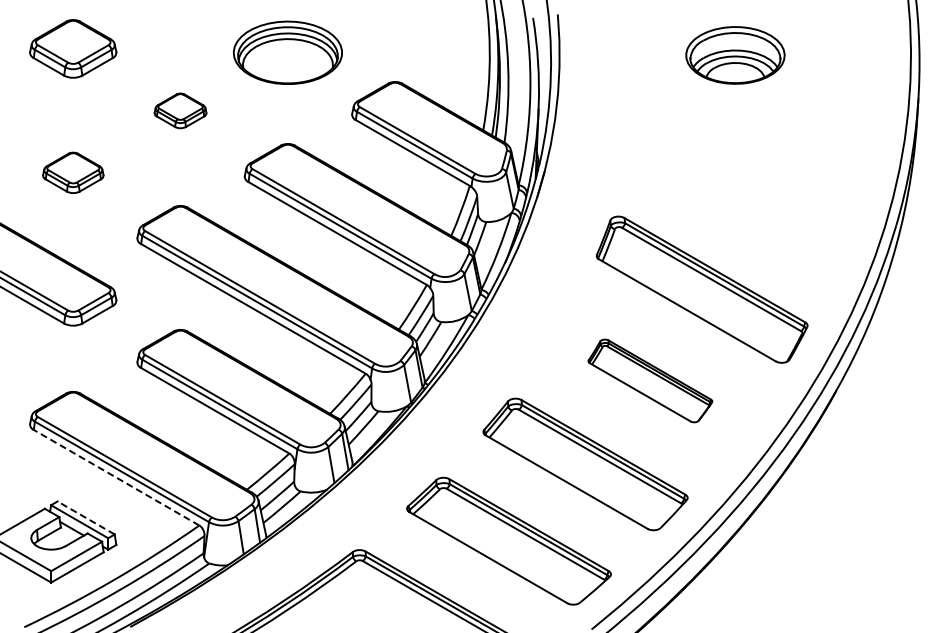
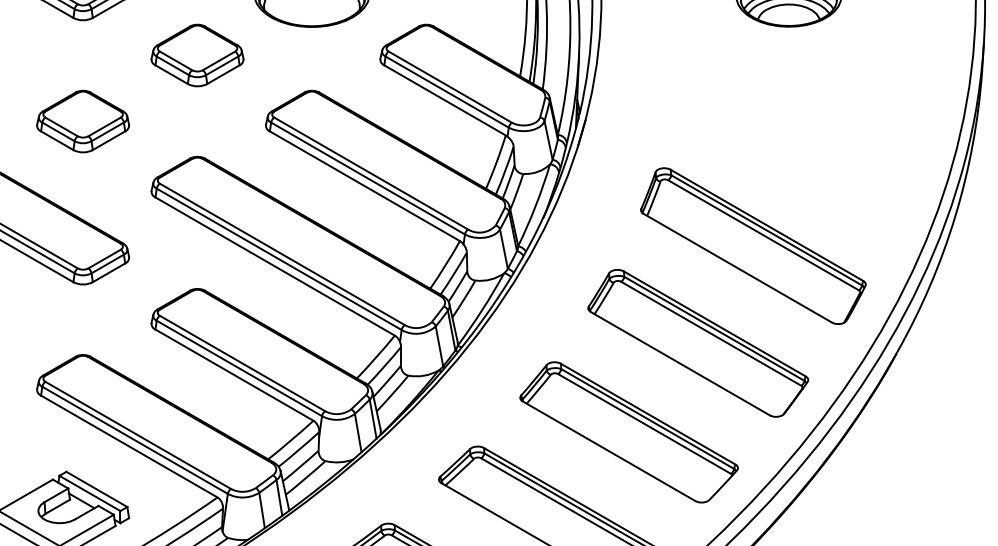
part: (180, 110) -> (197, 55), size x1.67
part: (73, 172) -> (83, 121), size x1.43
part: (650, 380) -> (698, 342), size x1.67
line: (116, 477) -> (129, 446), dashed -> solid
line: (85, 517) -> (96, 488), dashed -> solid

